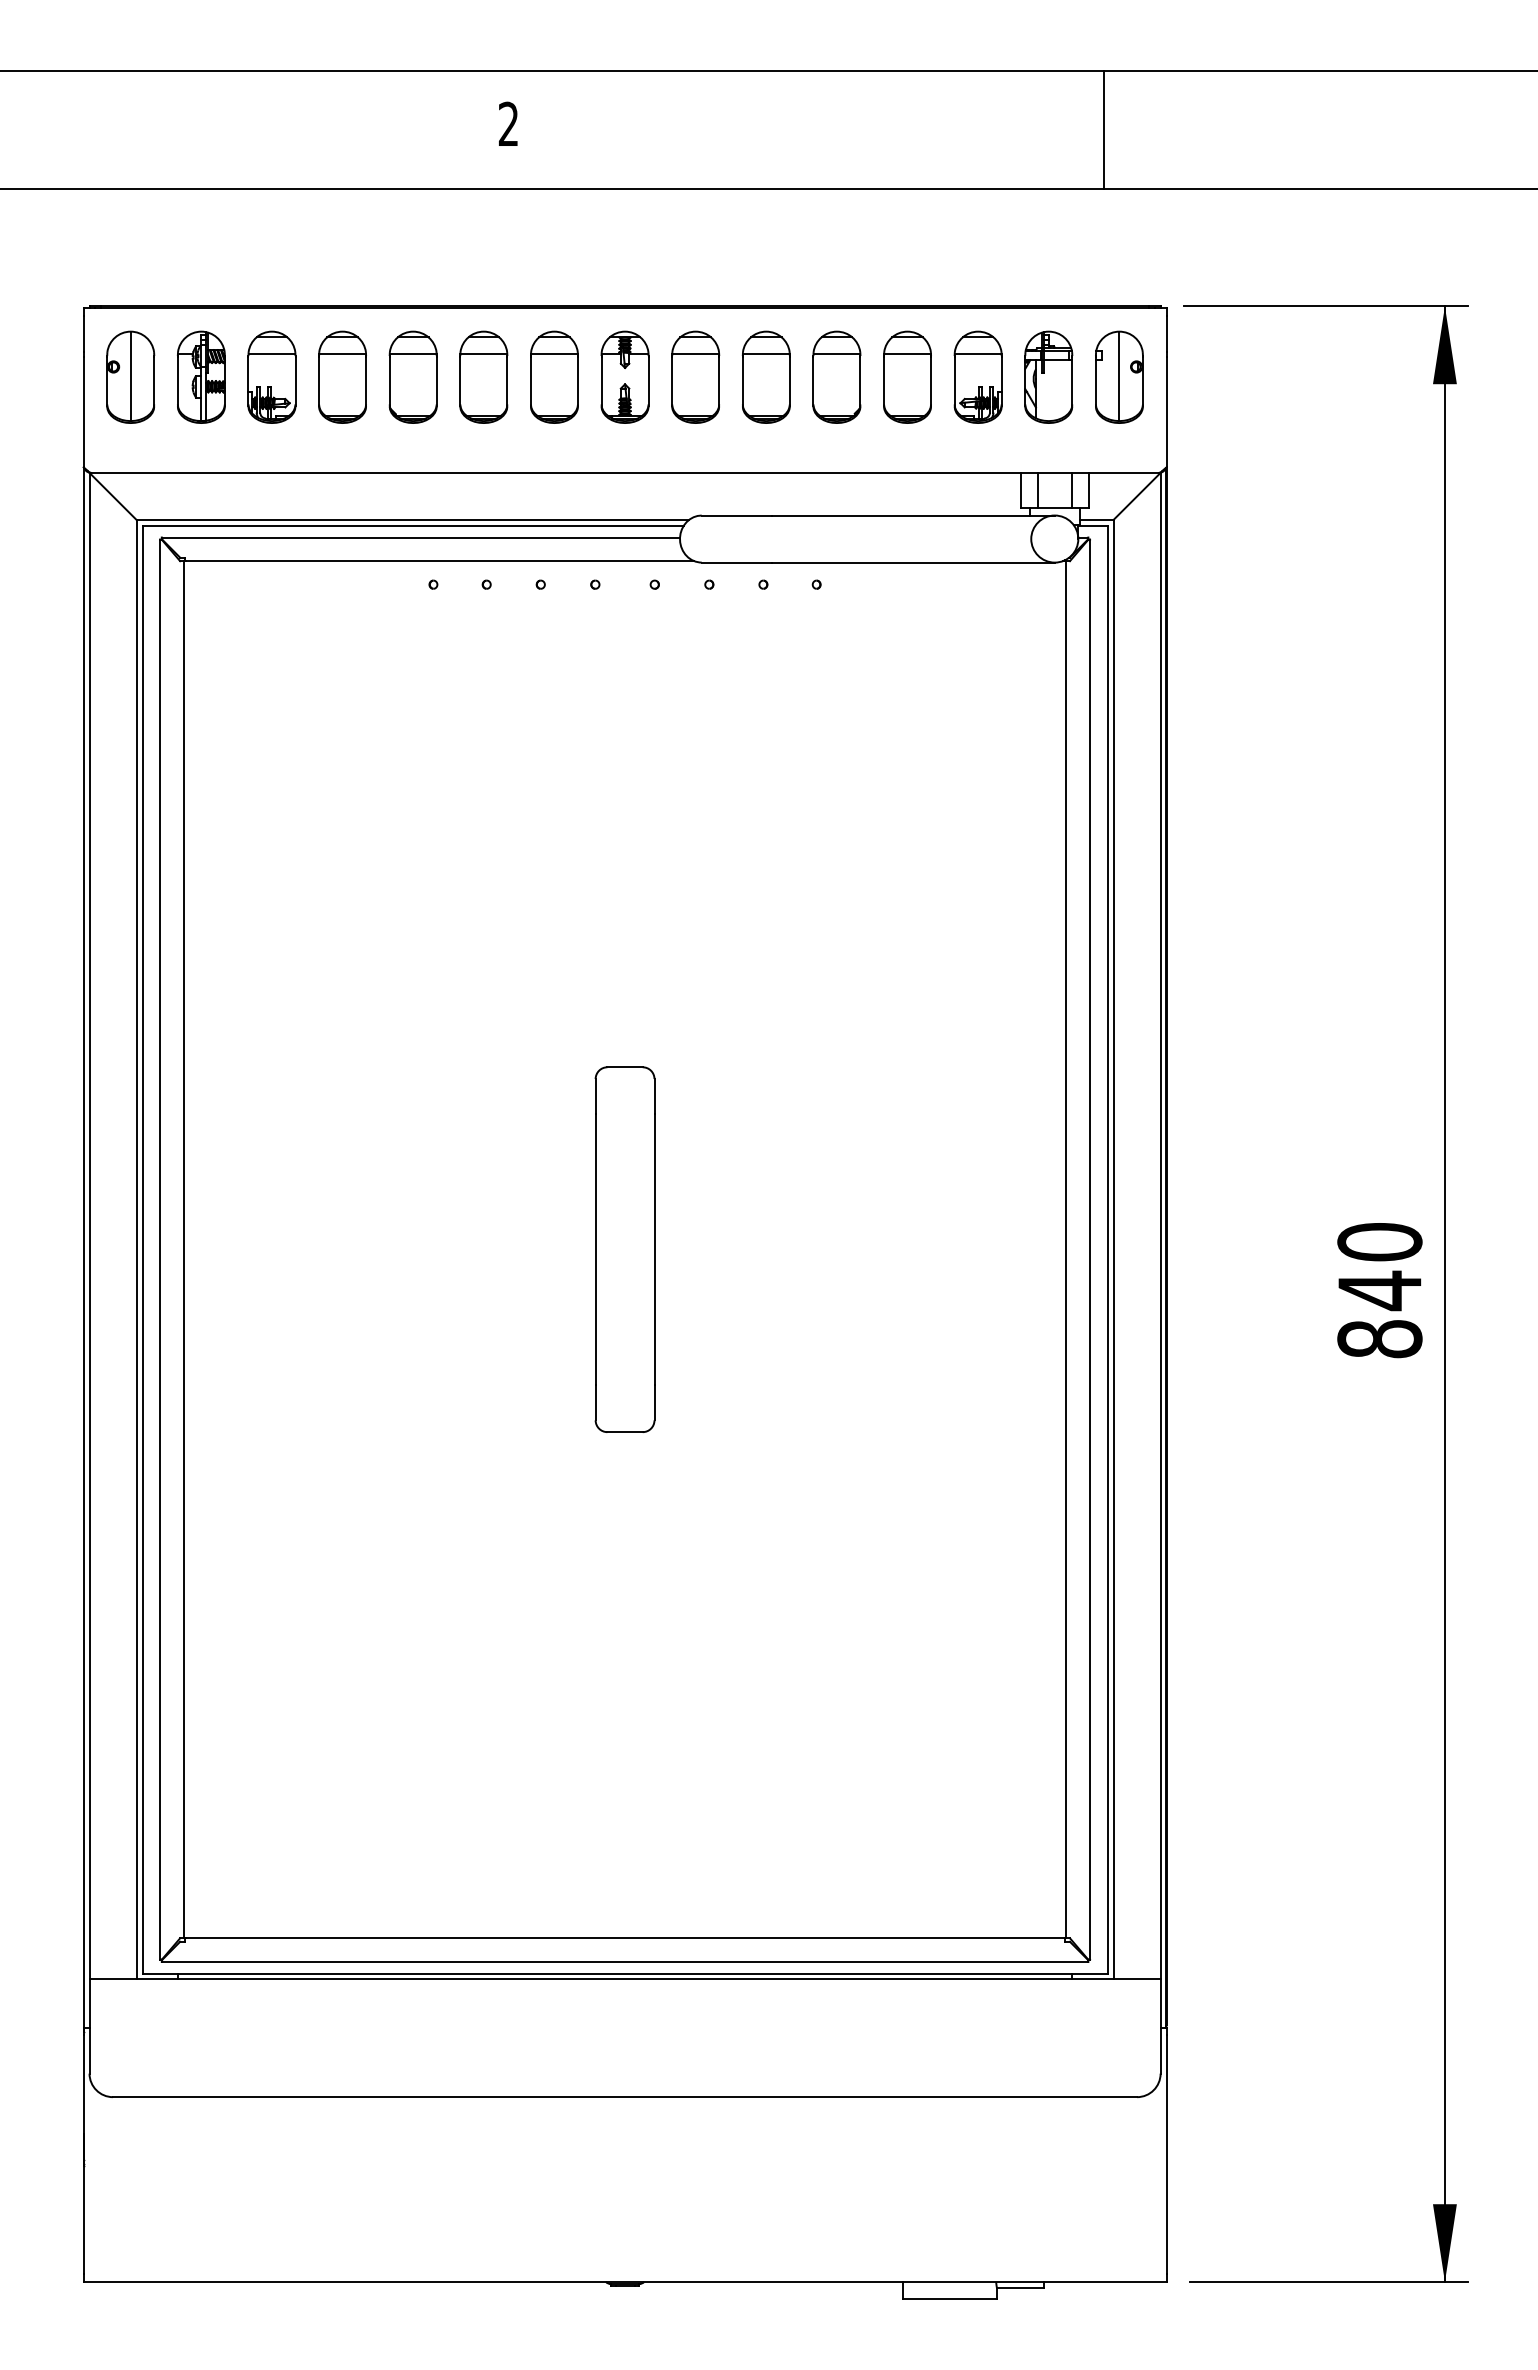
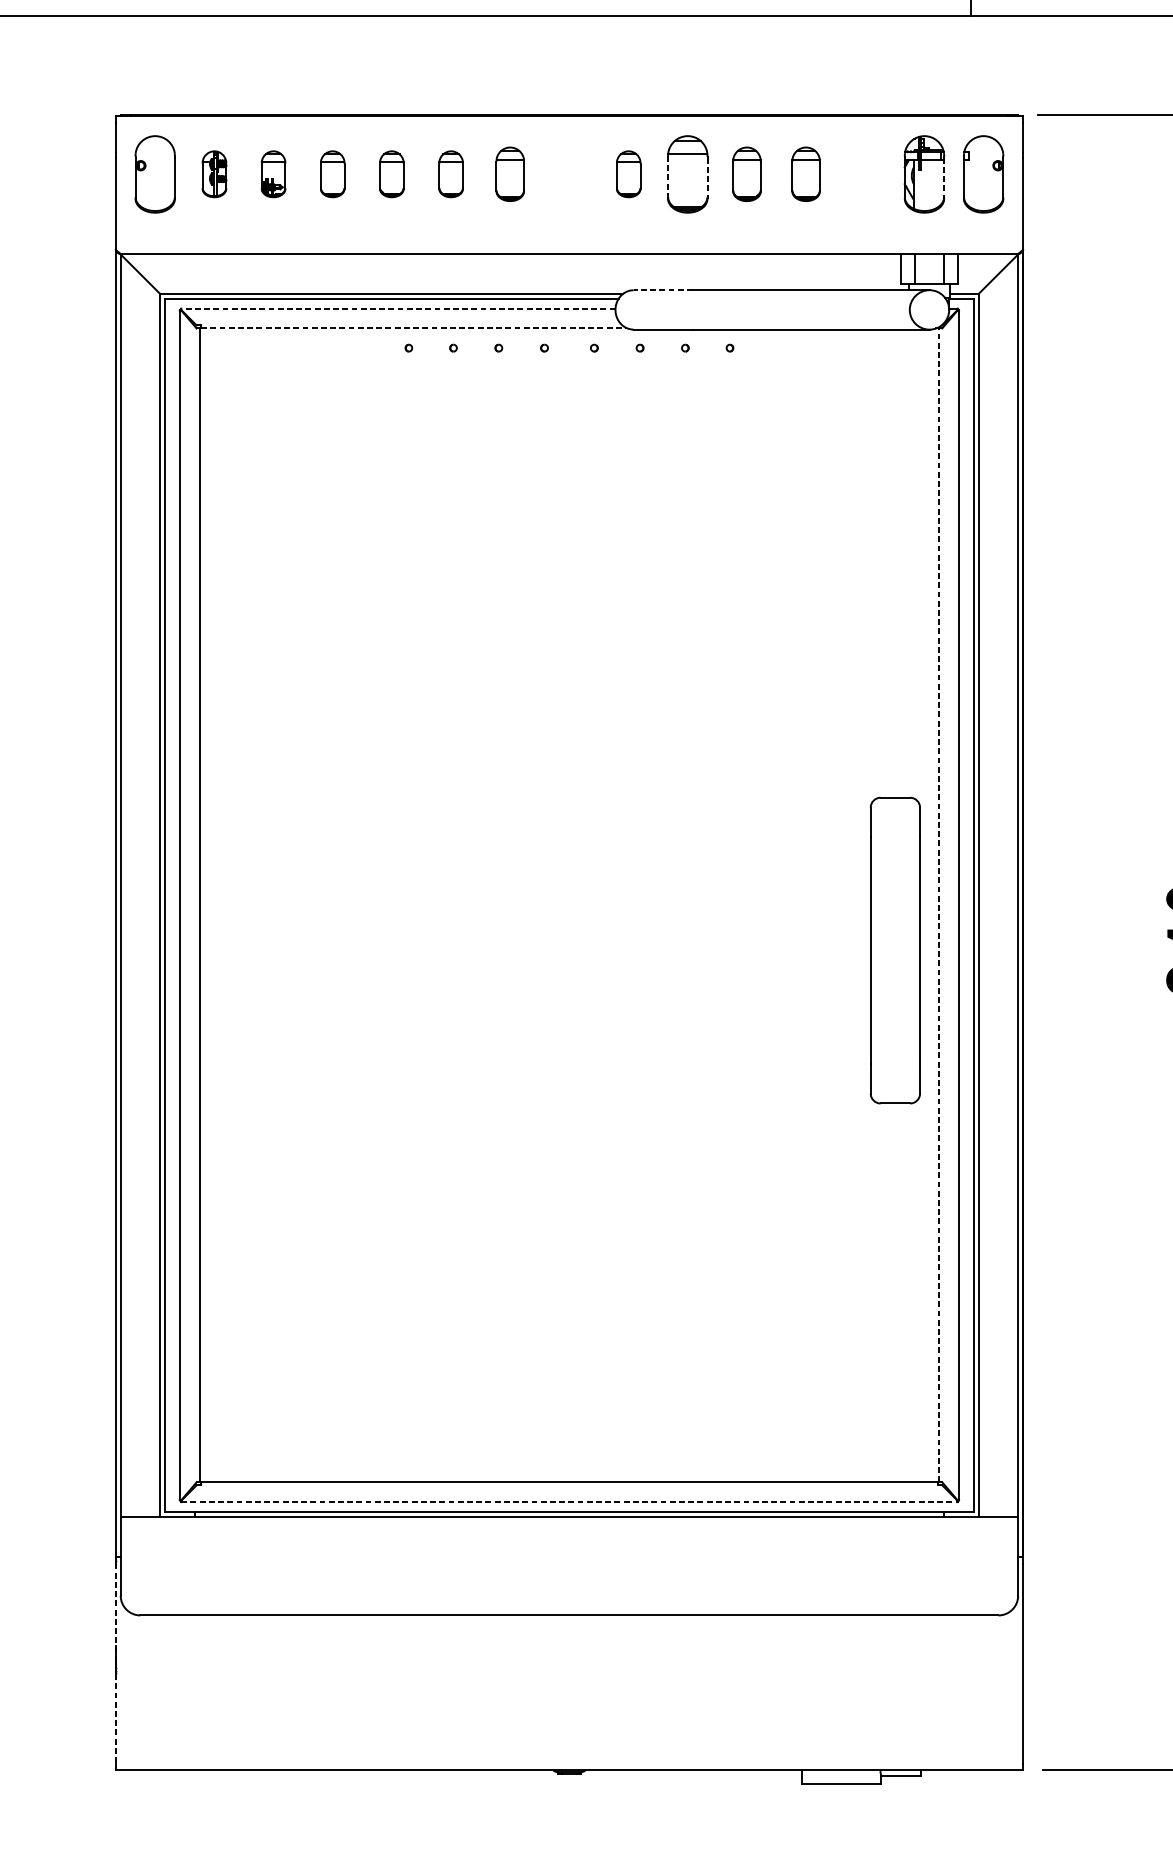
line: (130, 376) -> (155, 173), removed
part: (201, 376) -> (214, 173), size x0.6
part: (271, 376) -> (273, 173), size x0.6
part: (342, 376) -> (332, 173), size x0.6
part: (412, 376) -> (391, 173), size x0.6
part: (483, 376) -> (450, 173), size x0.6
part: (554, 376) -> (510, 173), size x0.7
part: (624, 376) -> (568, 173), removed
part: (695, 376) -> (628, 173), size x0.6
part: (836, 376) -> (746, 173), size x0.7
part: (907, 376) -> (806, 173), size x0.7
part: (977, 376) -> (864, 173), removed
line: (1119, 376) -> (983, 173), removed
line: (742, 381) -> (667, 177), solid -> dashed
line: (789, 381) -> (707, 177), solid -> dashed
line: (1072, 381) -> (944, 177), solid -> dashed
line: (736, 515) -> (662, 290), solid -> dashed
line: (420, 537) -> (398, 308), solid -> dashed
line: (440, 561) -> (414, 328), solid -> dashed
part: (624, 1249) -> (894, 950), moved
line: (1066, 1249) -> (939, 905), solid -> dashed
line: (625, 1961) -> (569, 1501), solid -> dashed
line: (83, 2154) -> (115, 1663), solid -> dashed

